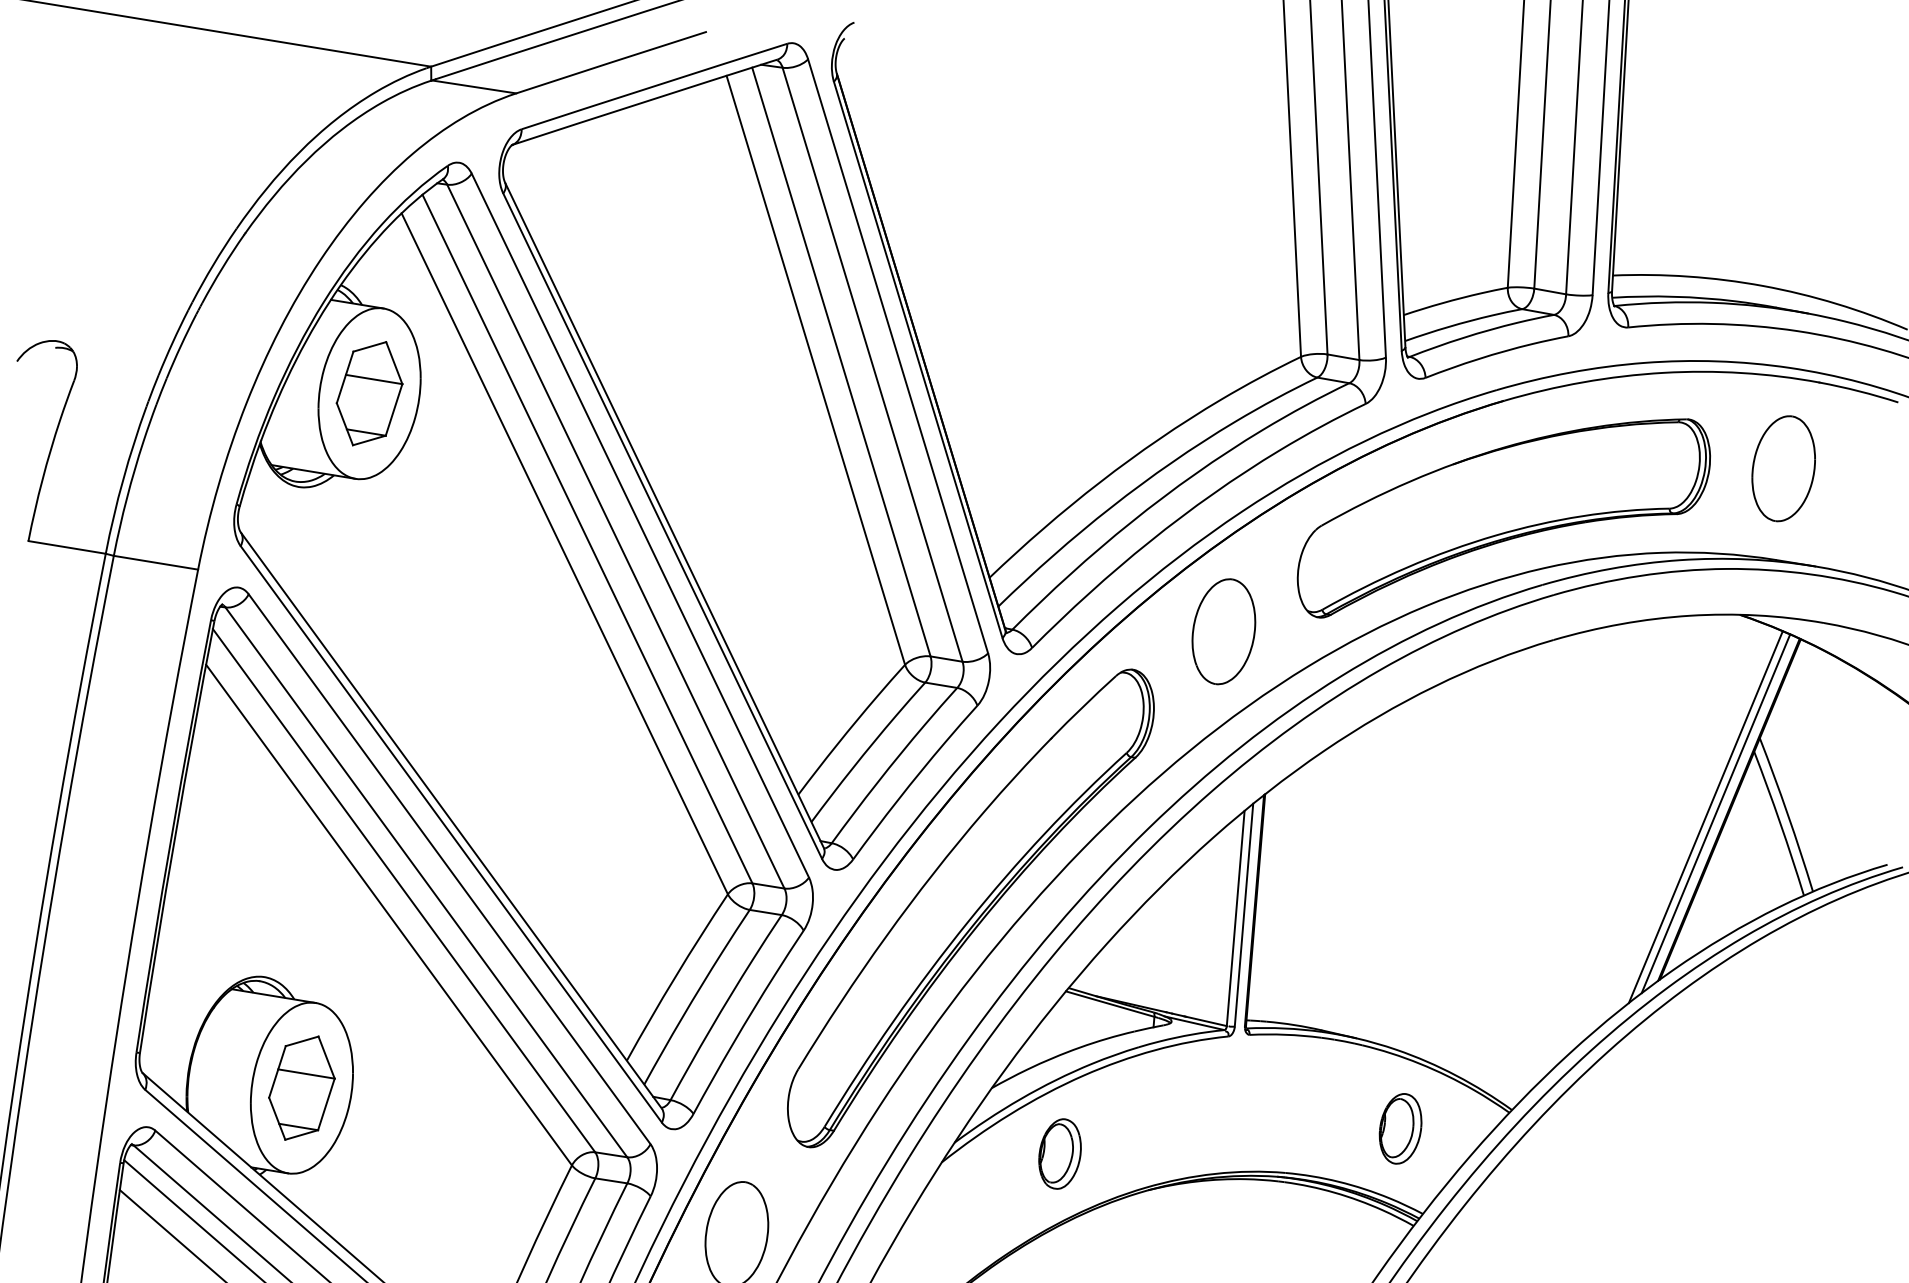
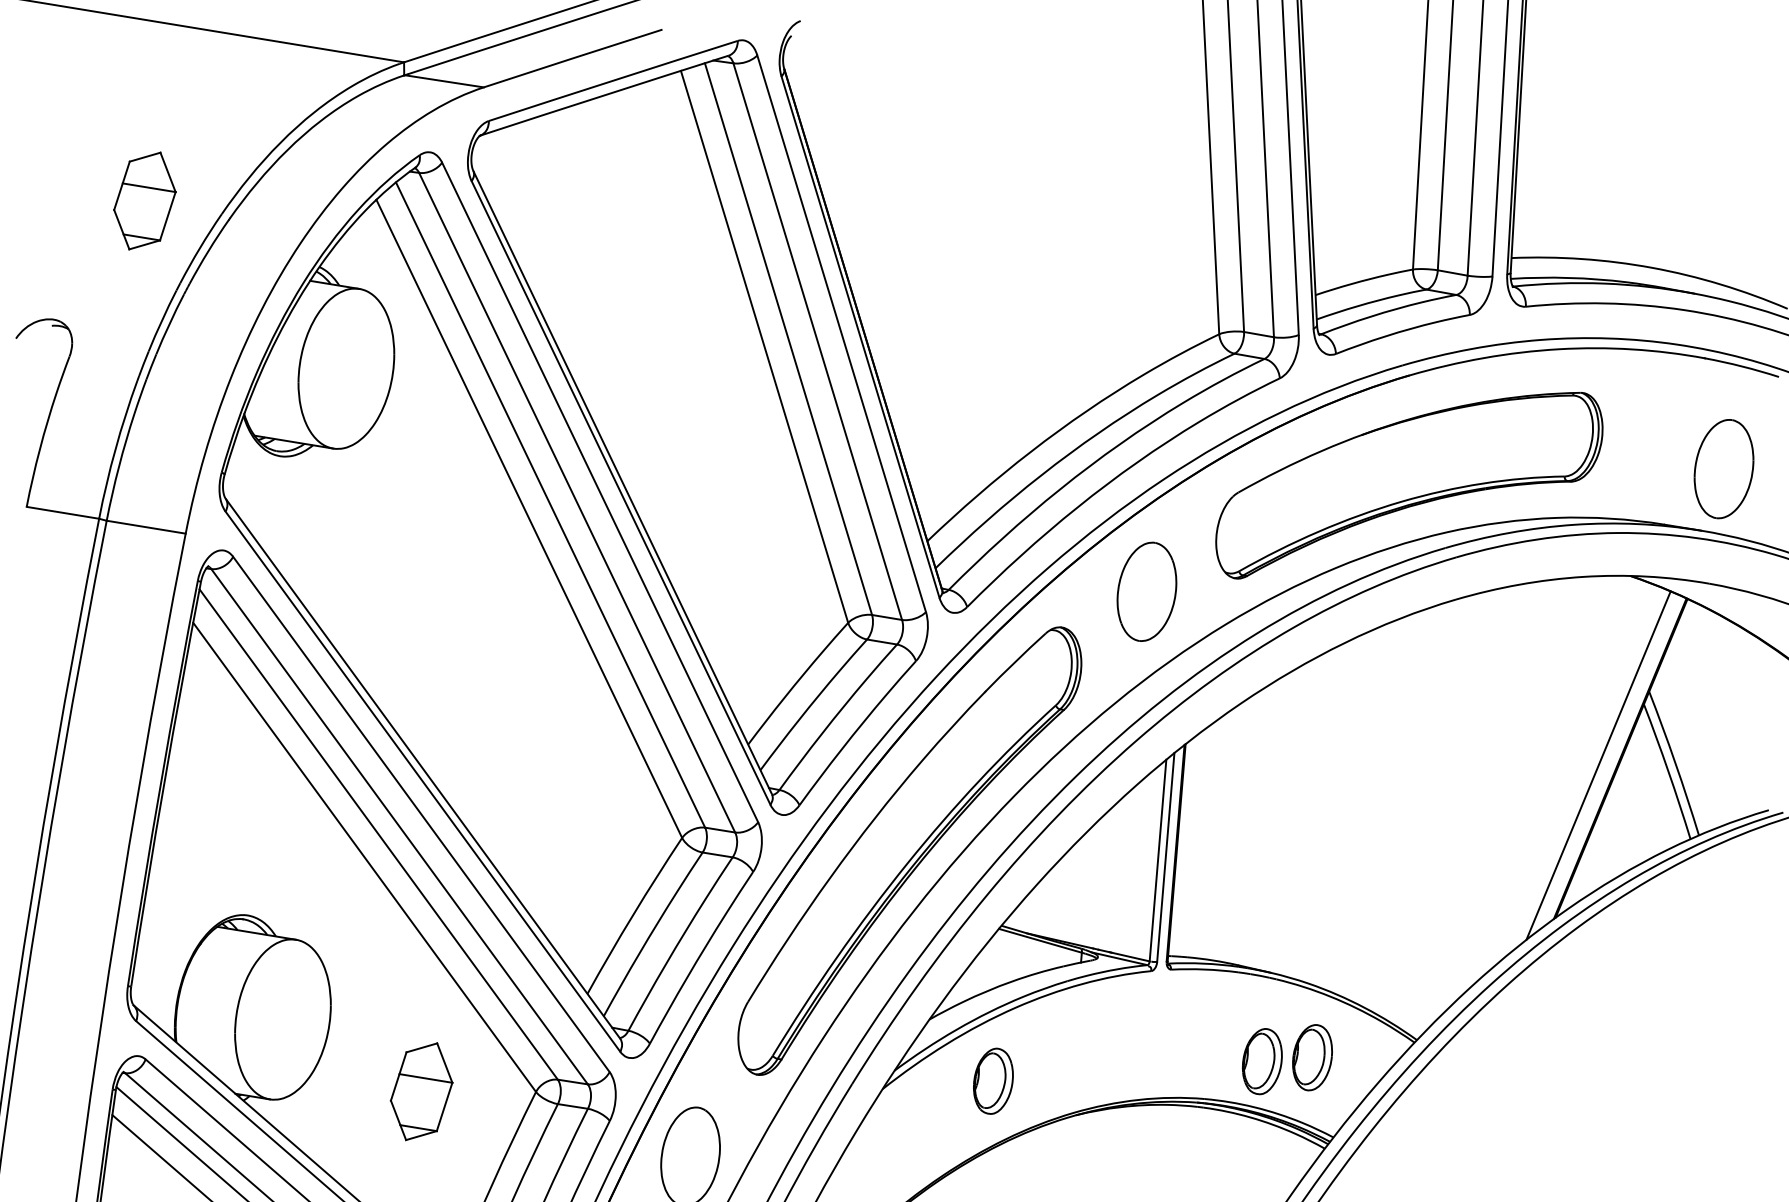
part: (369, 393) -> (144, 200), moved
part: (1783, 468) -> (1723, 468), moved
line: (1715, 813) -> (1607, 762), removed
part: (301, 1087) -> (421, 1091), moved
part: (1346, 1132) -> (1261, 1061), added

